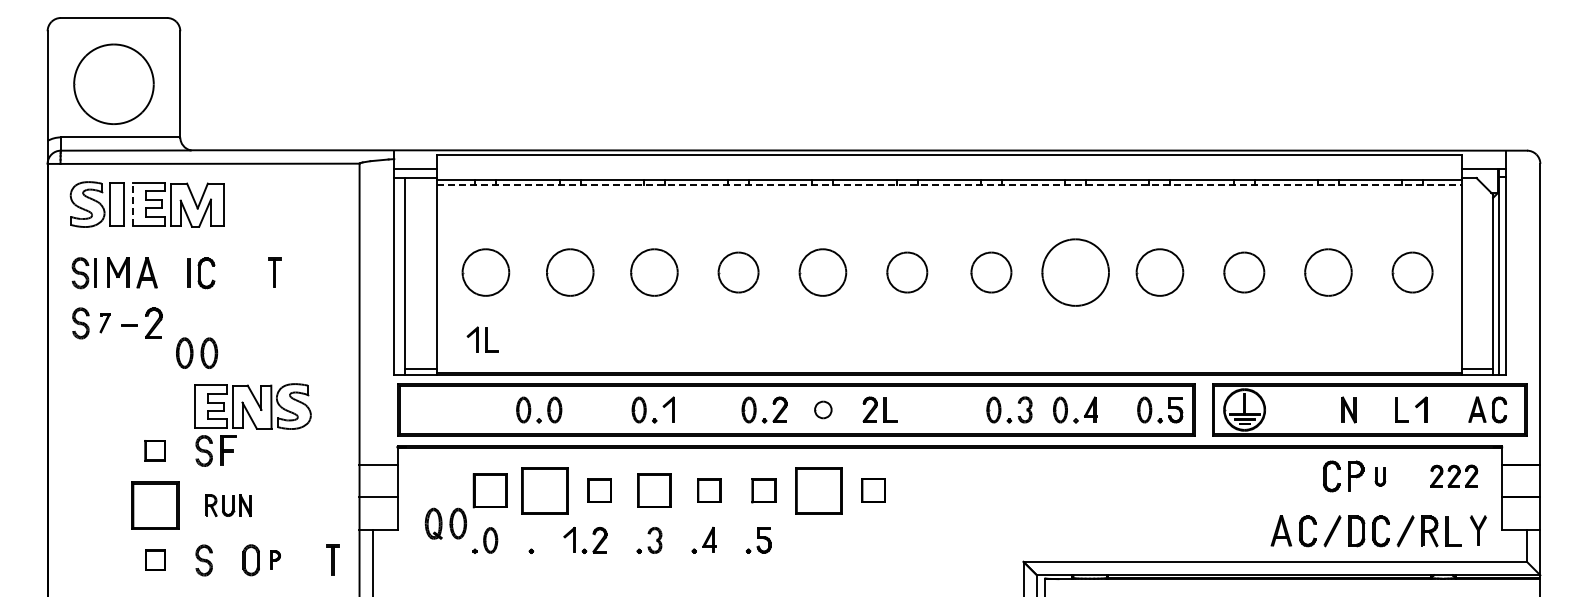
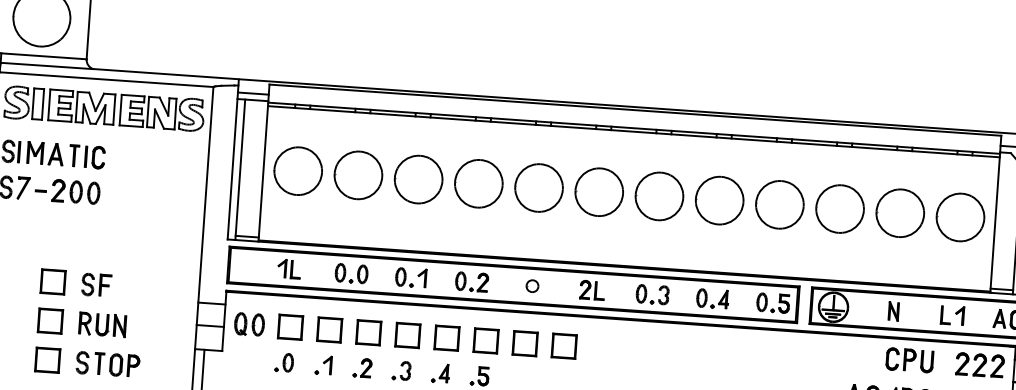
line: (950, 184) -> (634, 131), dashed -> solid
line: (132, 204) -> (49, 104), dashed -> solid
part: (274, 272) -> (74, 155), moved
part: (485, 272) -> (297, 171), size x1.43
part: (570, 272) -> (358, 175), size x1.43
part: (654, 272) -> (418, 179), size x1.43
part: (738, 272) -> (478, 183), size x1.67
part: (822, 272) -> (538, 187), size x1.43
part: (907, 272) -> (599, 192), size x1.67
part: (991, 272) -> (659, 196), size x1.67
part: (1159, 272) -> (779, 204), size x1.43
part: (1244, 272) -> (840, 209), size x1.67
part: (1328, 272) -> (900, 213), size x1.43
part: (1412, 272) -> (960, 217), size x1.67
part: (104, 323) -> (23, 188), size x1.67
part: (482, 339) -> (288, 268), moved
part: (197, 352) -> (85, 192), moved
part: (252, 406) -> (162, 112), moved
part: (531, 409) -> (346, 272), moved
part: (756, 409) -> (466, 281), moved
part: (879, 409) -> (591, 290), moved
part: (1001, 409) -> (646, 293), moved
part: (1348, 409) -> (893, 311), moved
part: (154, 450) -> (52, 281), size x1.67
part: (1453, 475) -> (979, 364), size x1.43
part: (1380, 476) -> (927, 361), size x1.67
part: (545, 490) -> (329, 329), size x0.71
part: (599, 490) -> (368, 332), size x1.43
part: (709, 490) -> (447, 338), size x1.43
part: (763, 490) -> (485, 340), size x1.43
part: (818, 490) -> (525, 343), size x0.71
part: (873, 490) -> (564, 346), size x1.43
part: (155, 505) -> (50, 321), size x0.71
part: (228, 505) -> (102, 324), size x1.43
part: (445, 523) -> (249, 324), moved
part: (569, 539) -> (327, 364), moved
part: (275, 559) -> (133, 365), size x1.67
part: (332, 559) -> (99, 363), moved
part: (155, 560) -> (47, 360), size x1.67

